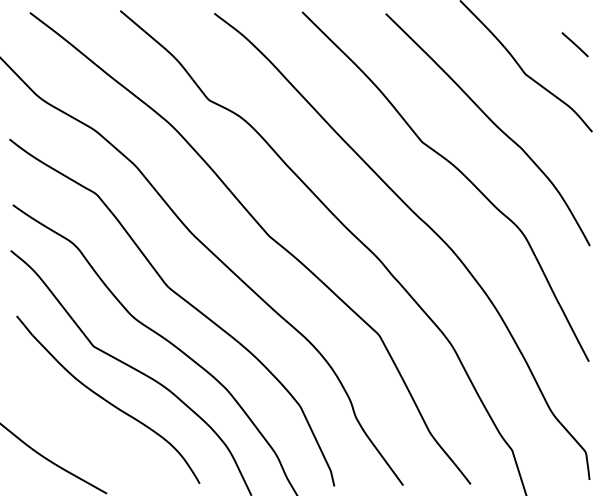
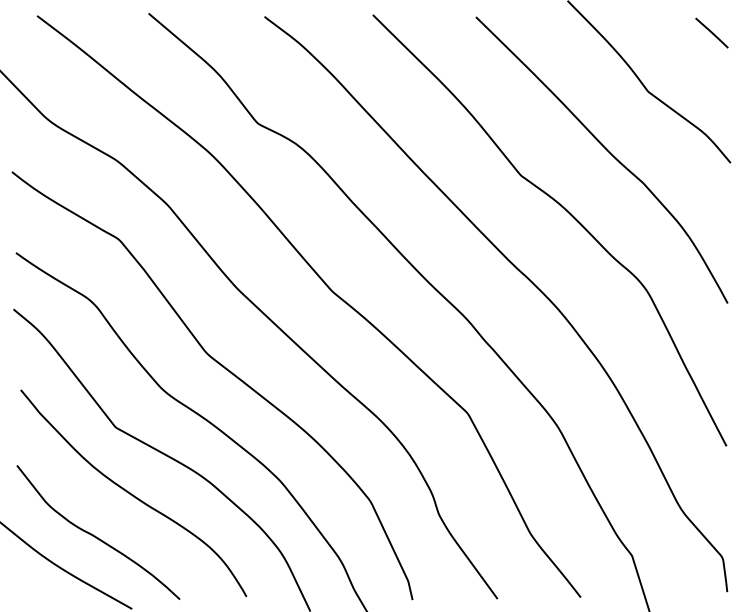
line: (574, 44) -> (711, 32), moved
curve: (78, 434) -> (97, 536), added

